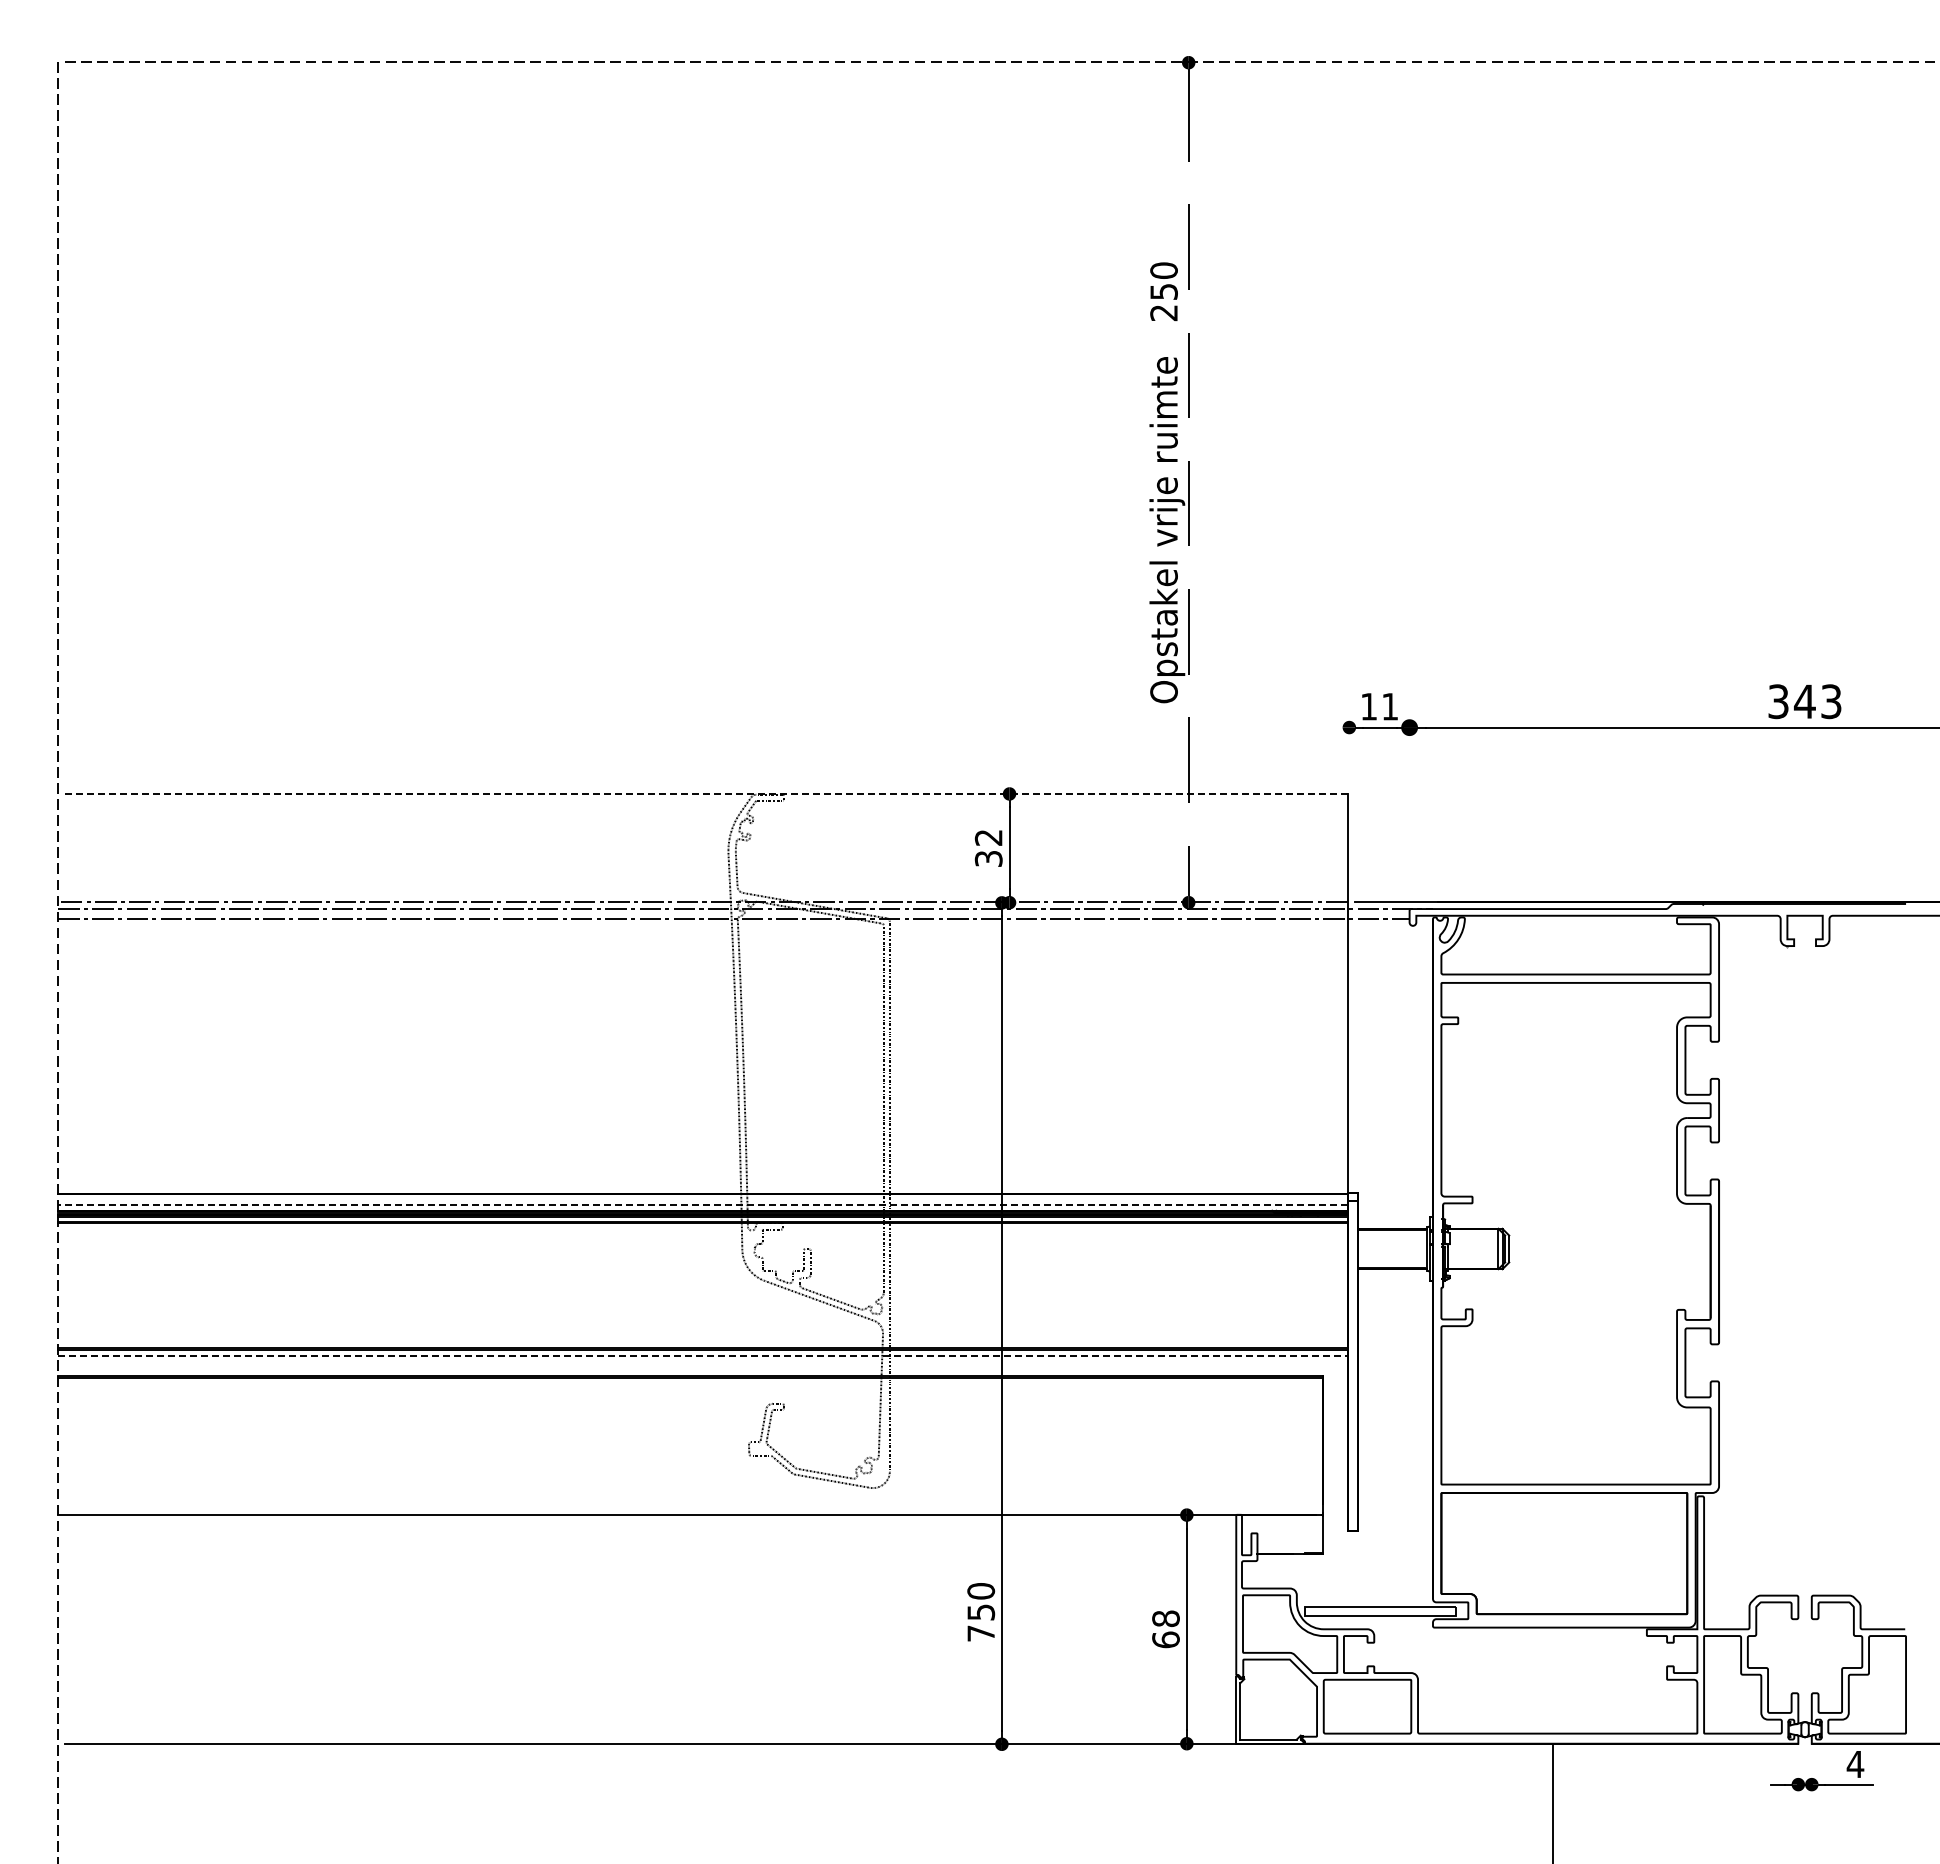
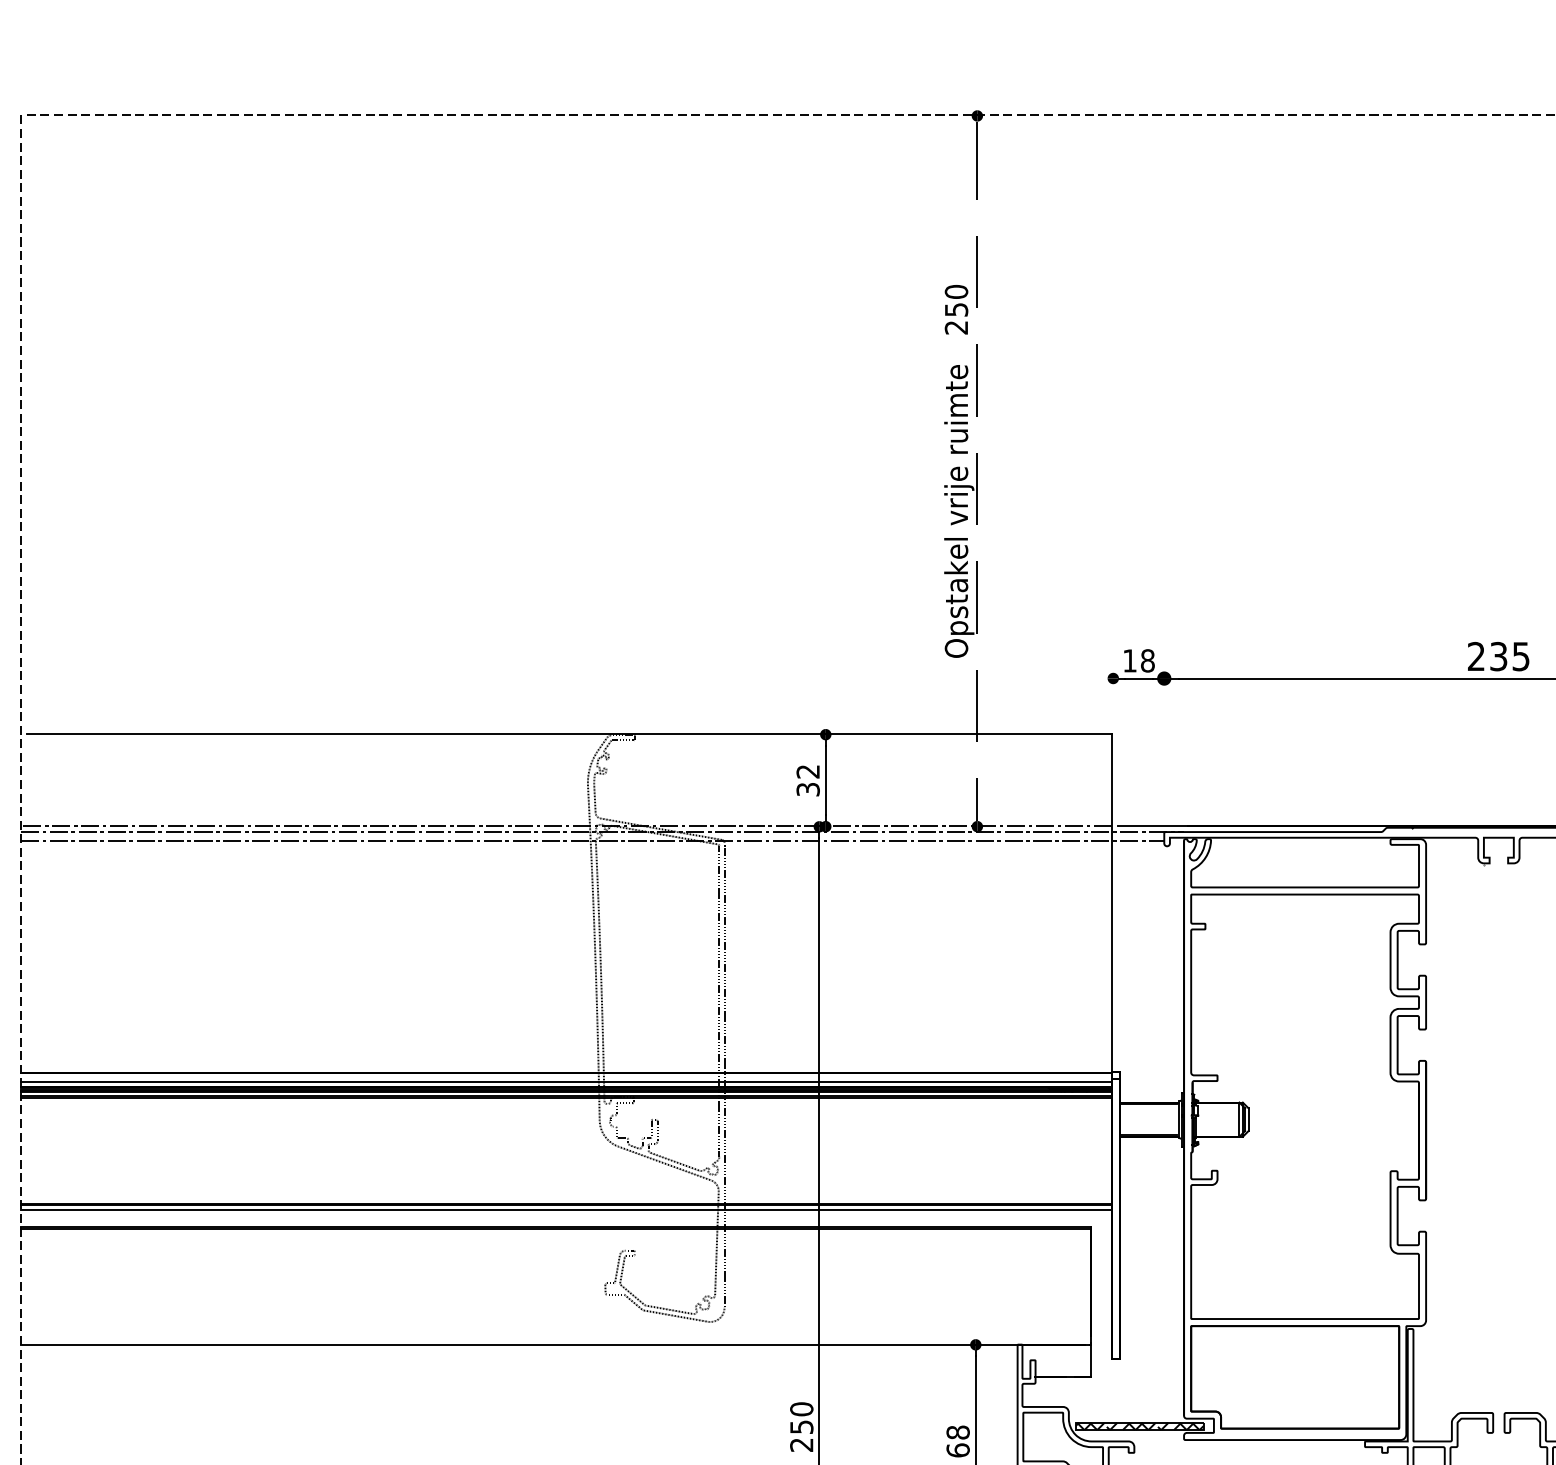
text: (1804, 701) -> (1498, 656), 343 -> 235
text: (1390, 706) -> (1148, 660), 11 -> 18
line: (706, 793) -> (569, 734), dashed -> solid
line: (702, 1204) -> (565, 1082), dashed -> solid
line: (702, 1355) -> (565, 1209), dashed -> solid
hatch: (1380, 1611) -> (1139, 1426), added
text: (980, 1633) -> (801, 1445), 750 -> 250

